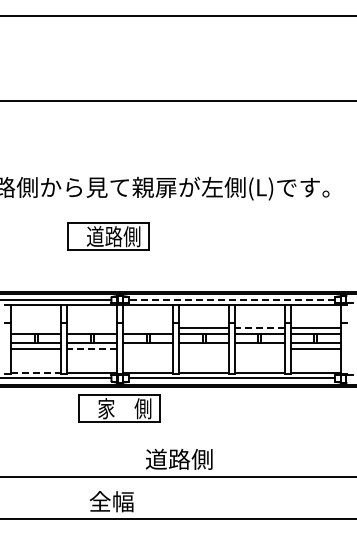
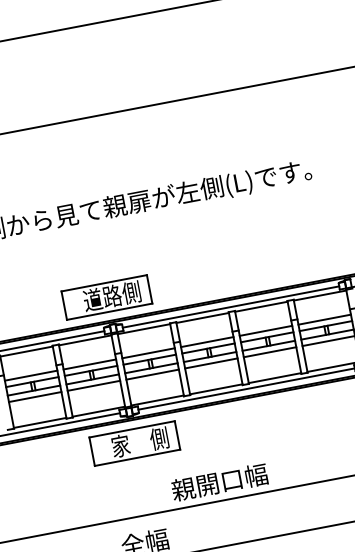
part: (108, 236) -> (106, 297), moved
line: (231, 300) -> (230, 307), dashed -> solid
line: (36, 328) -> (31, 375), added
line: (92, 328) -> (90, 364), added
line: (148, 328) -> (148, 353), added
line: (259, 328) -> (265, 331), dashed -> solid
line: (92, 348) -> (94, 385), dashed -> solid
line: (148, 348) -> (152, 374), added
line: (204, 348) -> (211, 363), added
line: (259, 348) -> (269, 352), added
line: (36, 373) -> (40, 423), dashed -> solid
text: (190, 458) -> (219, 481), 道路側 -> 親開口幅

